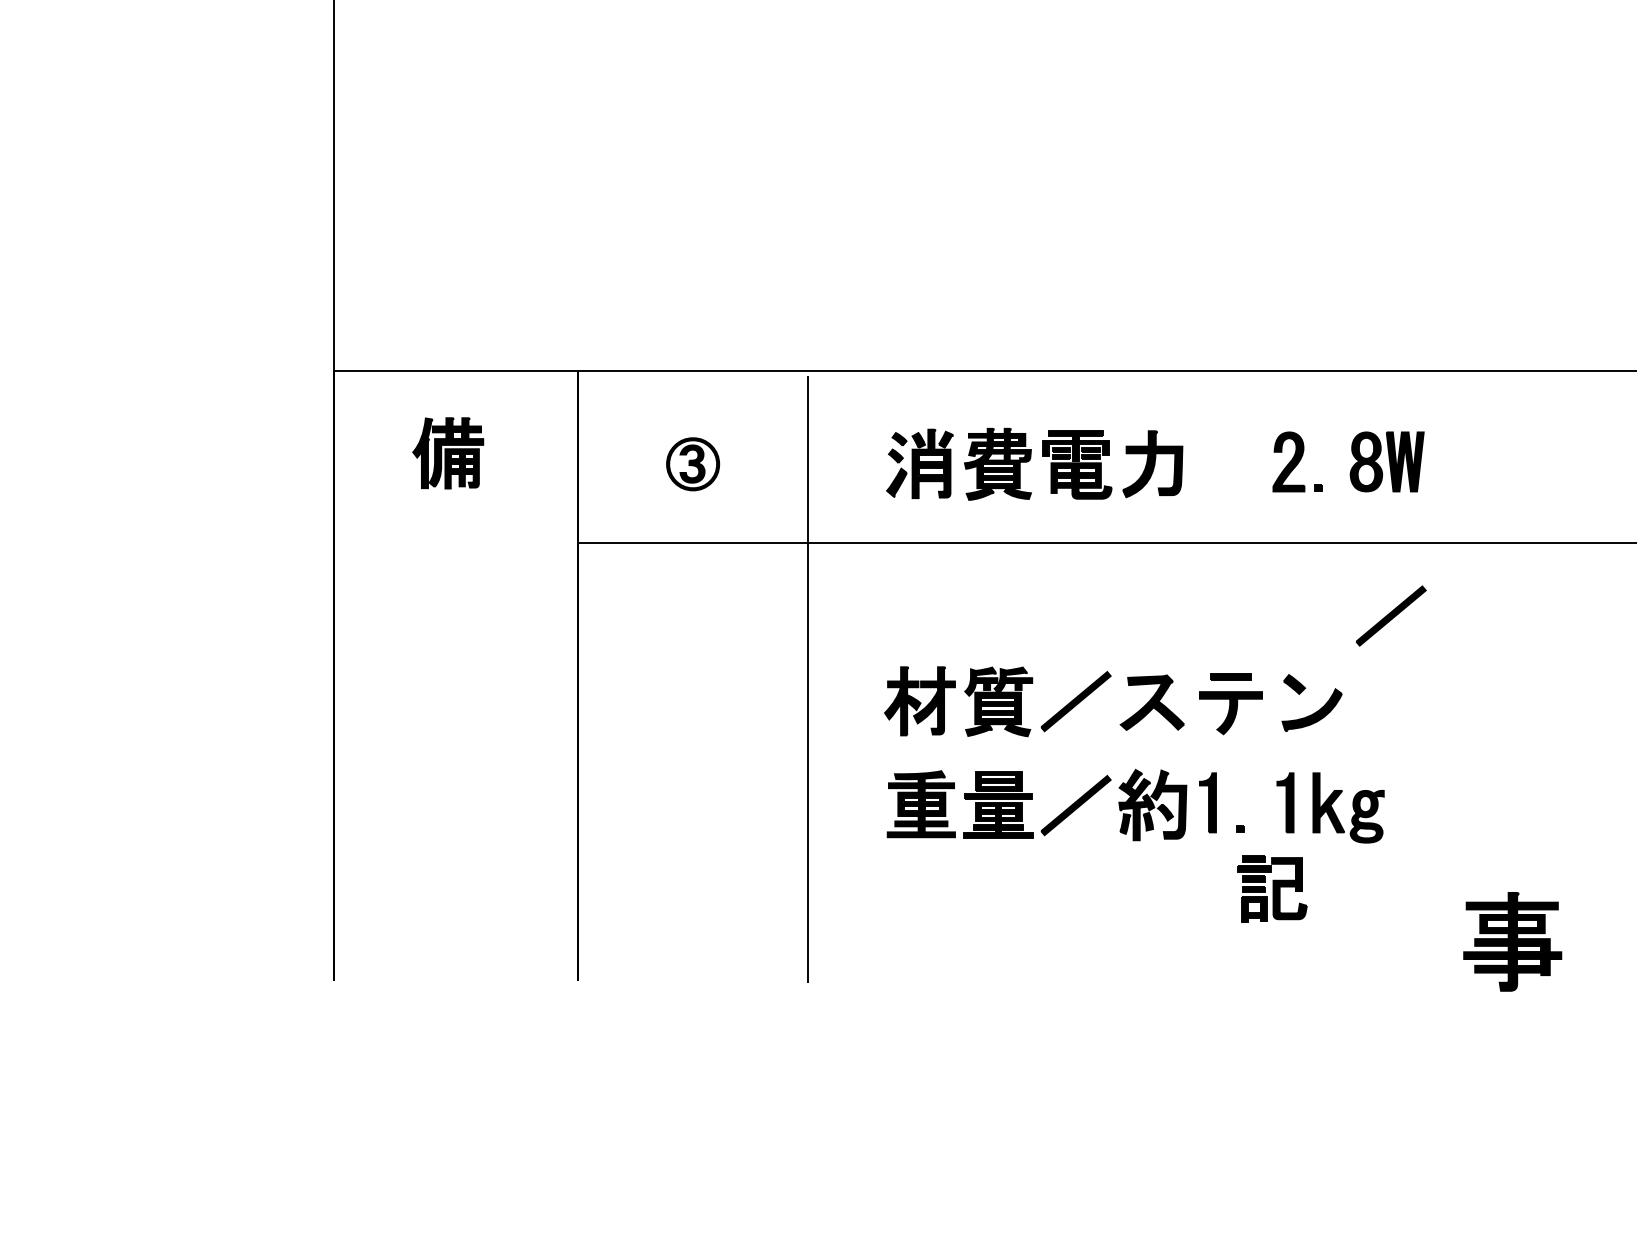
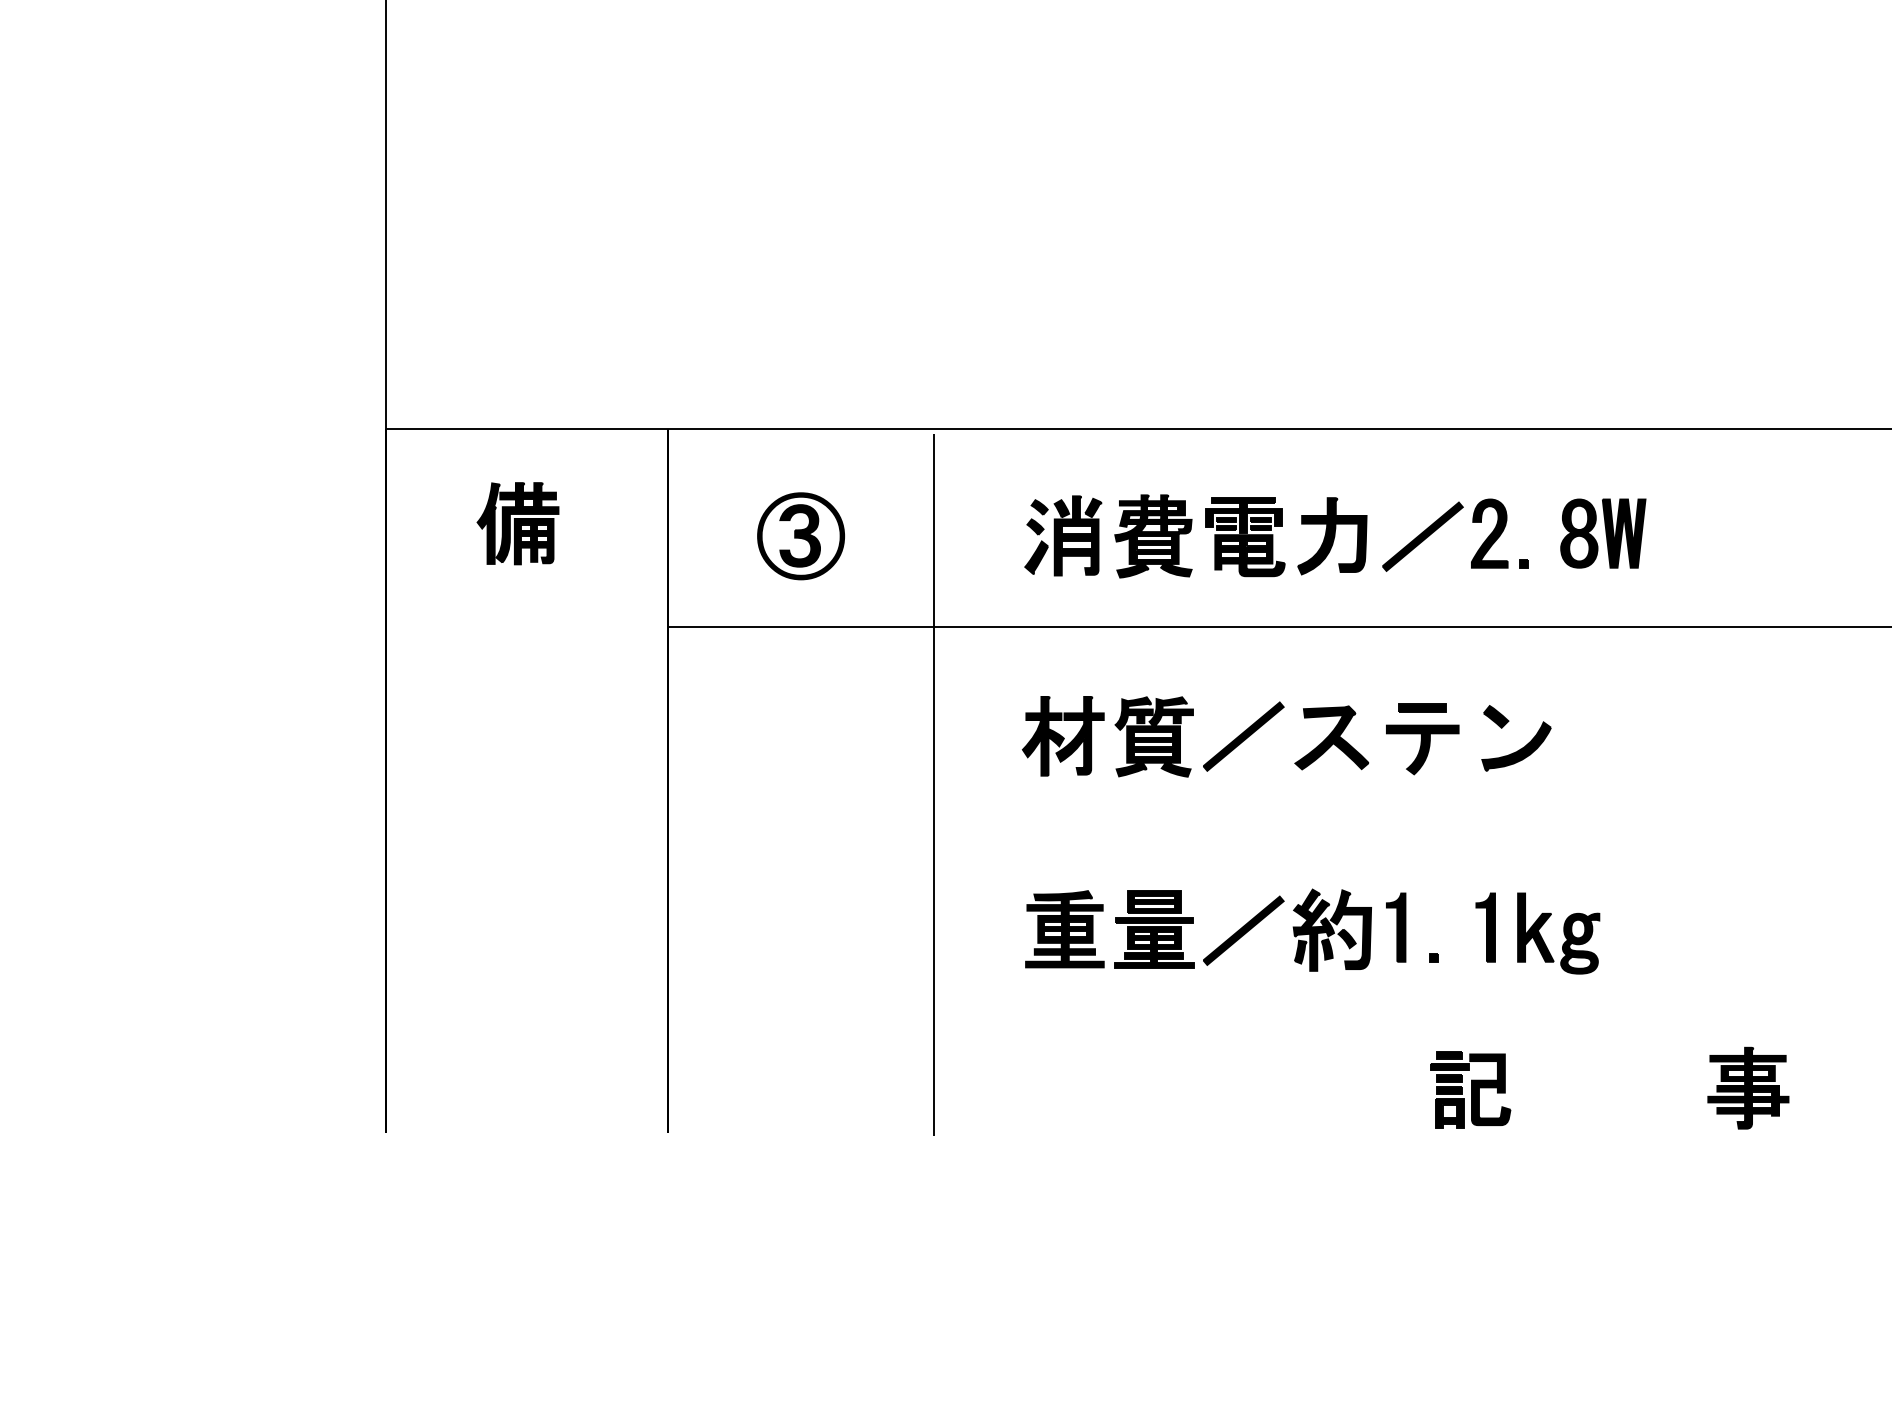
part: (692, 464) -> (800, 536), size x1.43
part: (1390, 615) -> (1422, 536), moved
part: (1099, 686) -> (1270, 719), moved
part: (1272, 888) -> (1470, 1089), moved
part: (1512, 941) -> (1748, 1087), size x0.71

